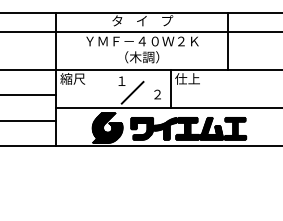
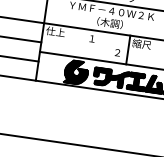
text: (72, 78) -> (55, 31), 縮尺 -> 仕上
text: (187, 78) -> (141, 43), 仕上 -> 縮尺
line: (132, 92) -> (99, 48), removed

